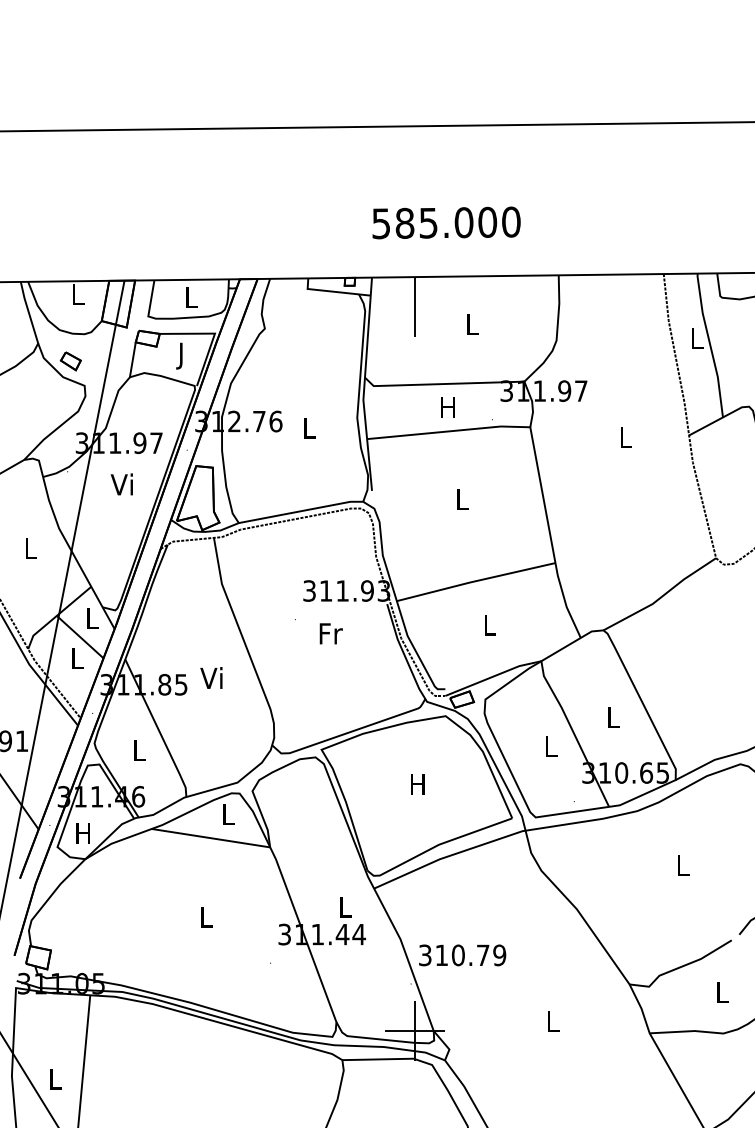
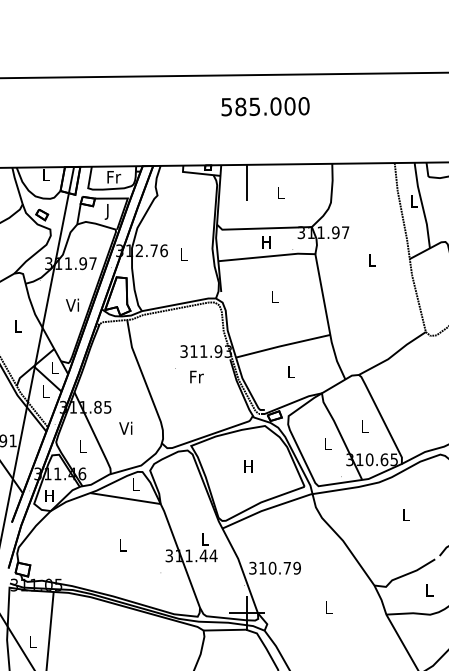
text: (446, 222) -> (265, 106), moved
text: (192, 298) -> (114, 177), L -> Fr
text: (121, 483) -> (72, 304), moved
text: (211, 676) -> (125, 427), moved

